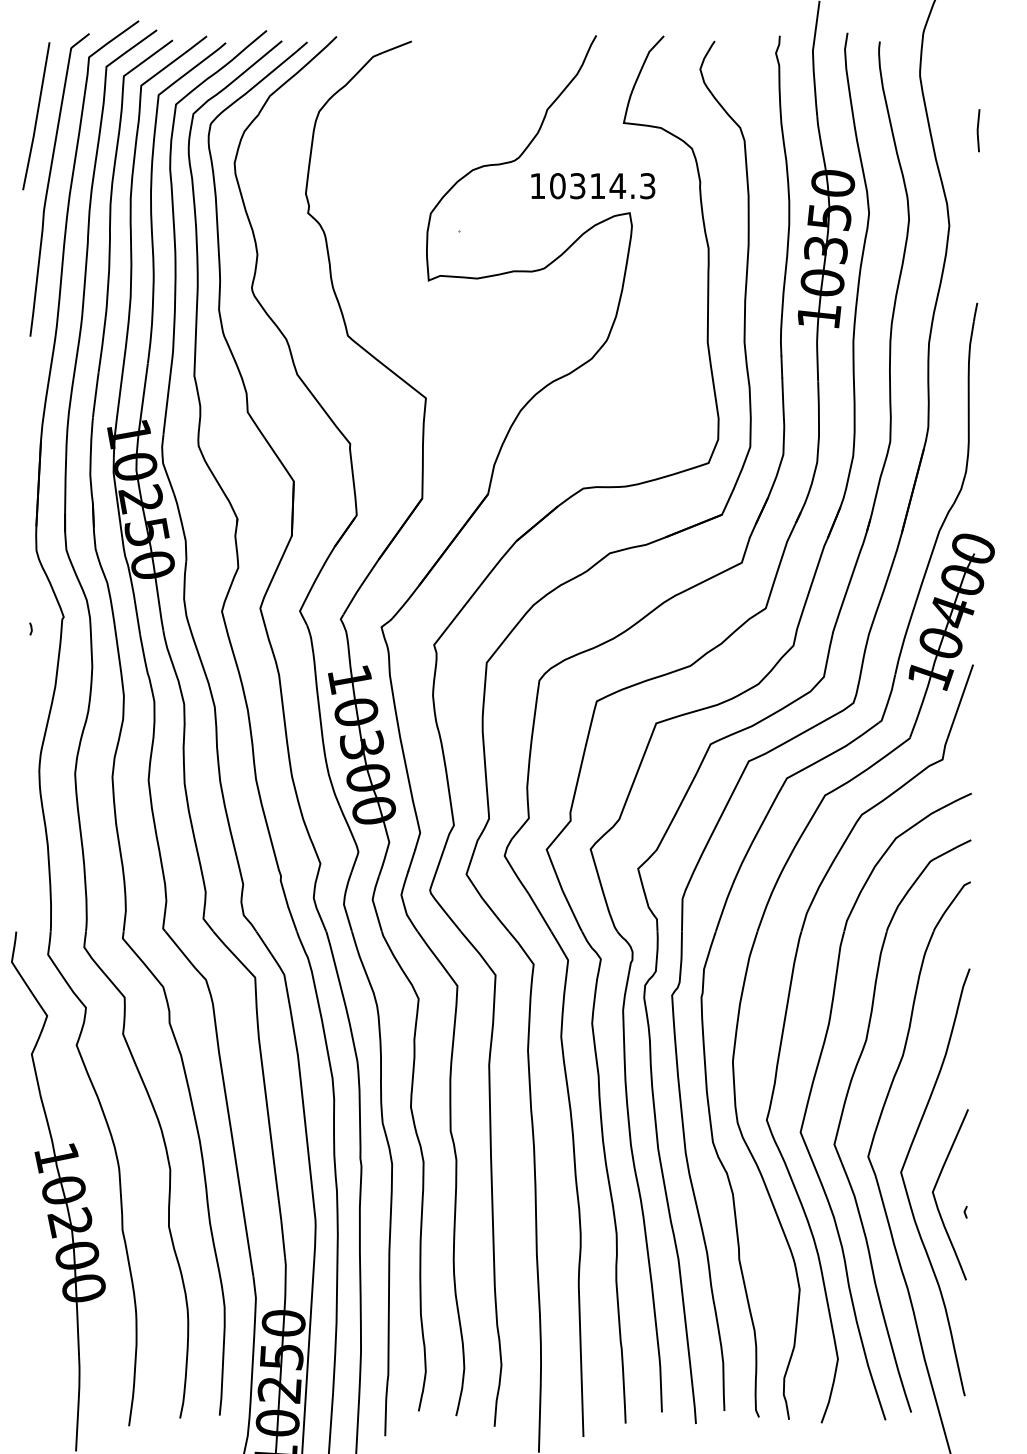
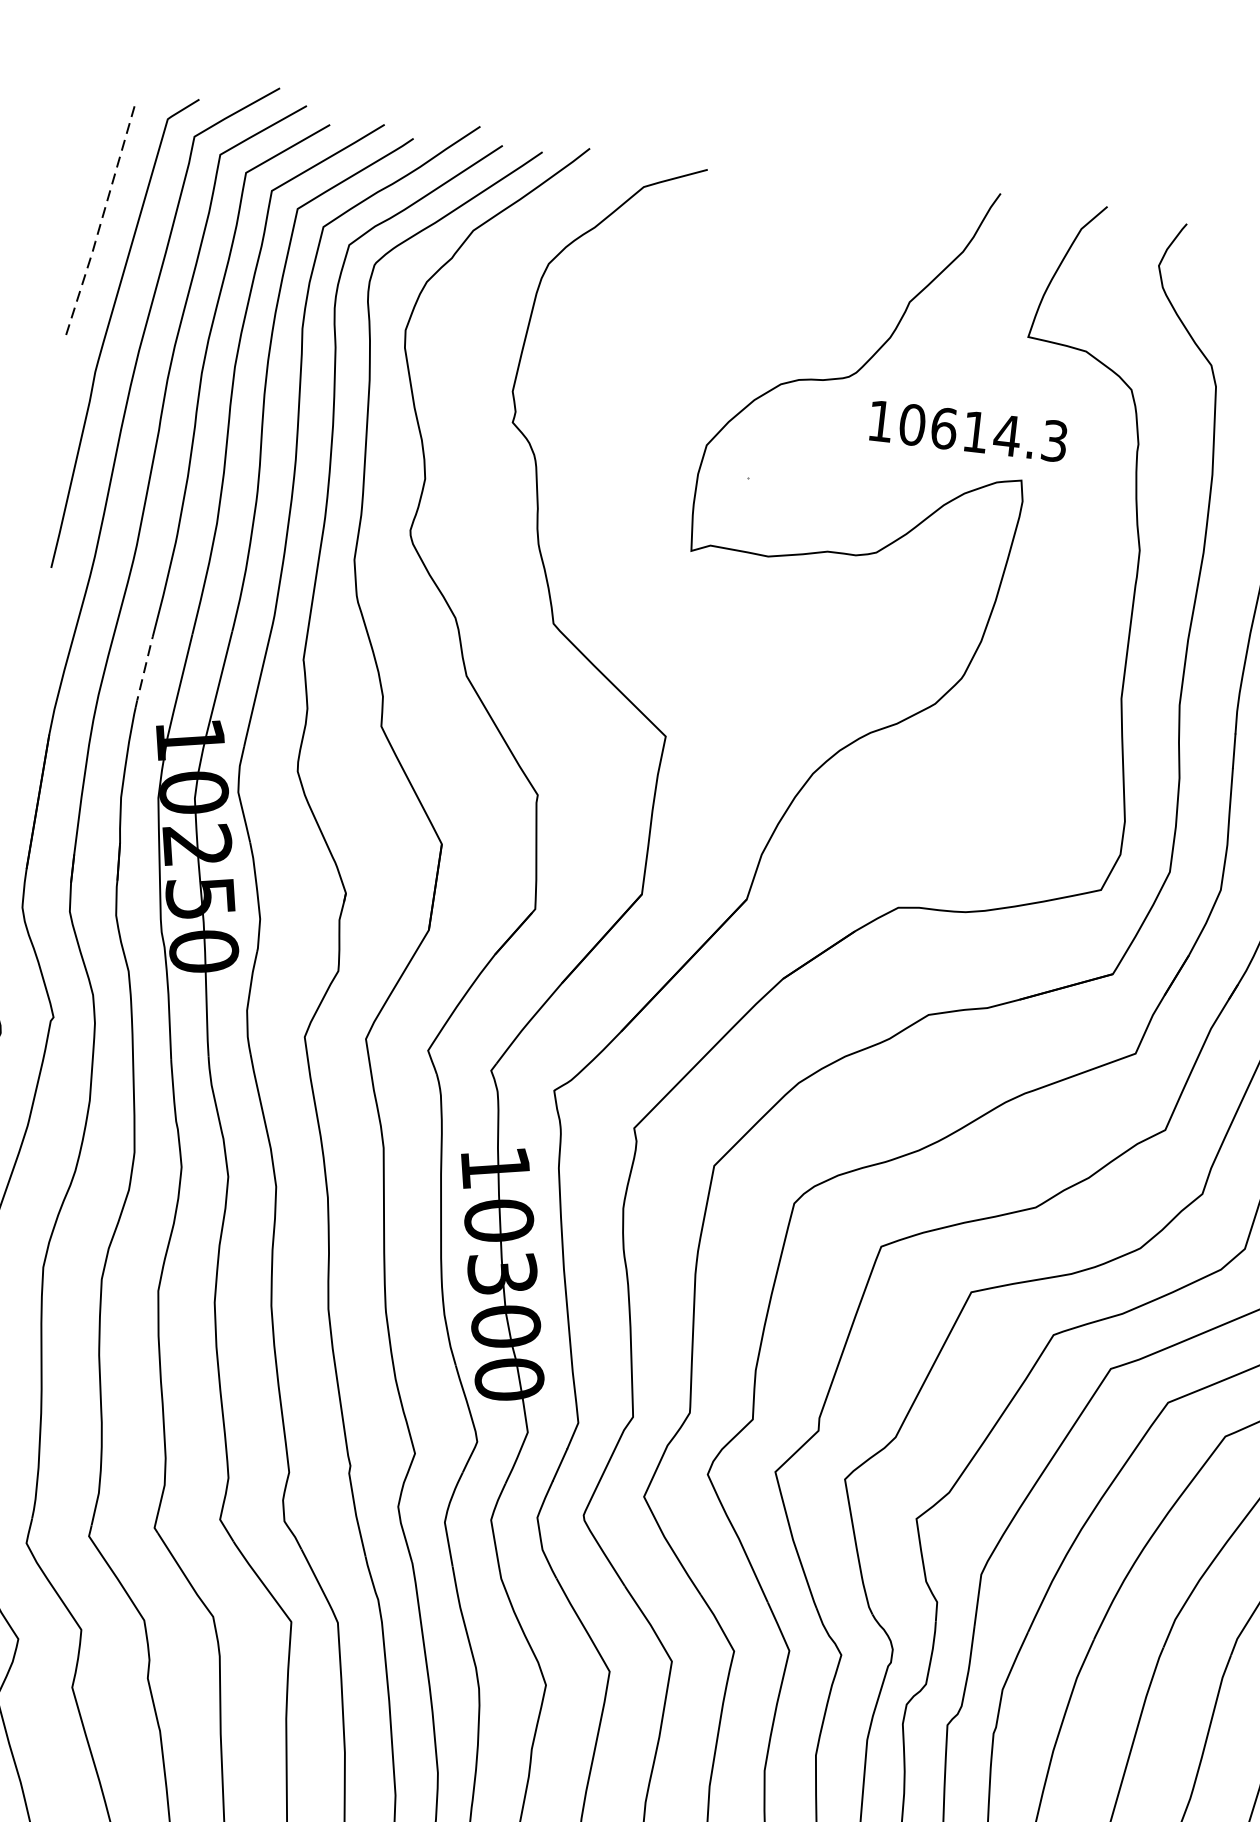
line: (36, 117) -> (100, 222), solid -> dashed
text: (577, 186) -> (943, 429), 10314.3 -> 10614.3
line: (95, 394) -> (143, 671), solid -> dashed

